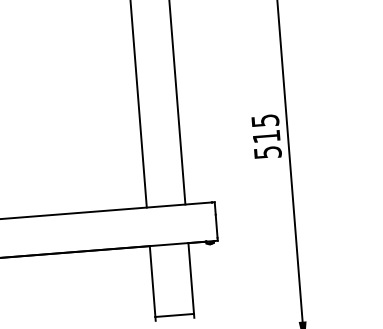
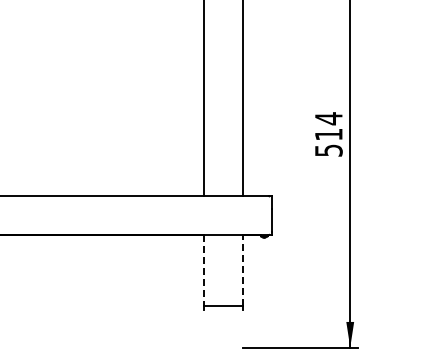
text: (264, 120) -> (328, 118), 515 -> 514
line: (191, 278) -> (242, 270), solid -> dashed
line: (152, 281) -> (203, 270), solid -> dashed

